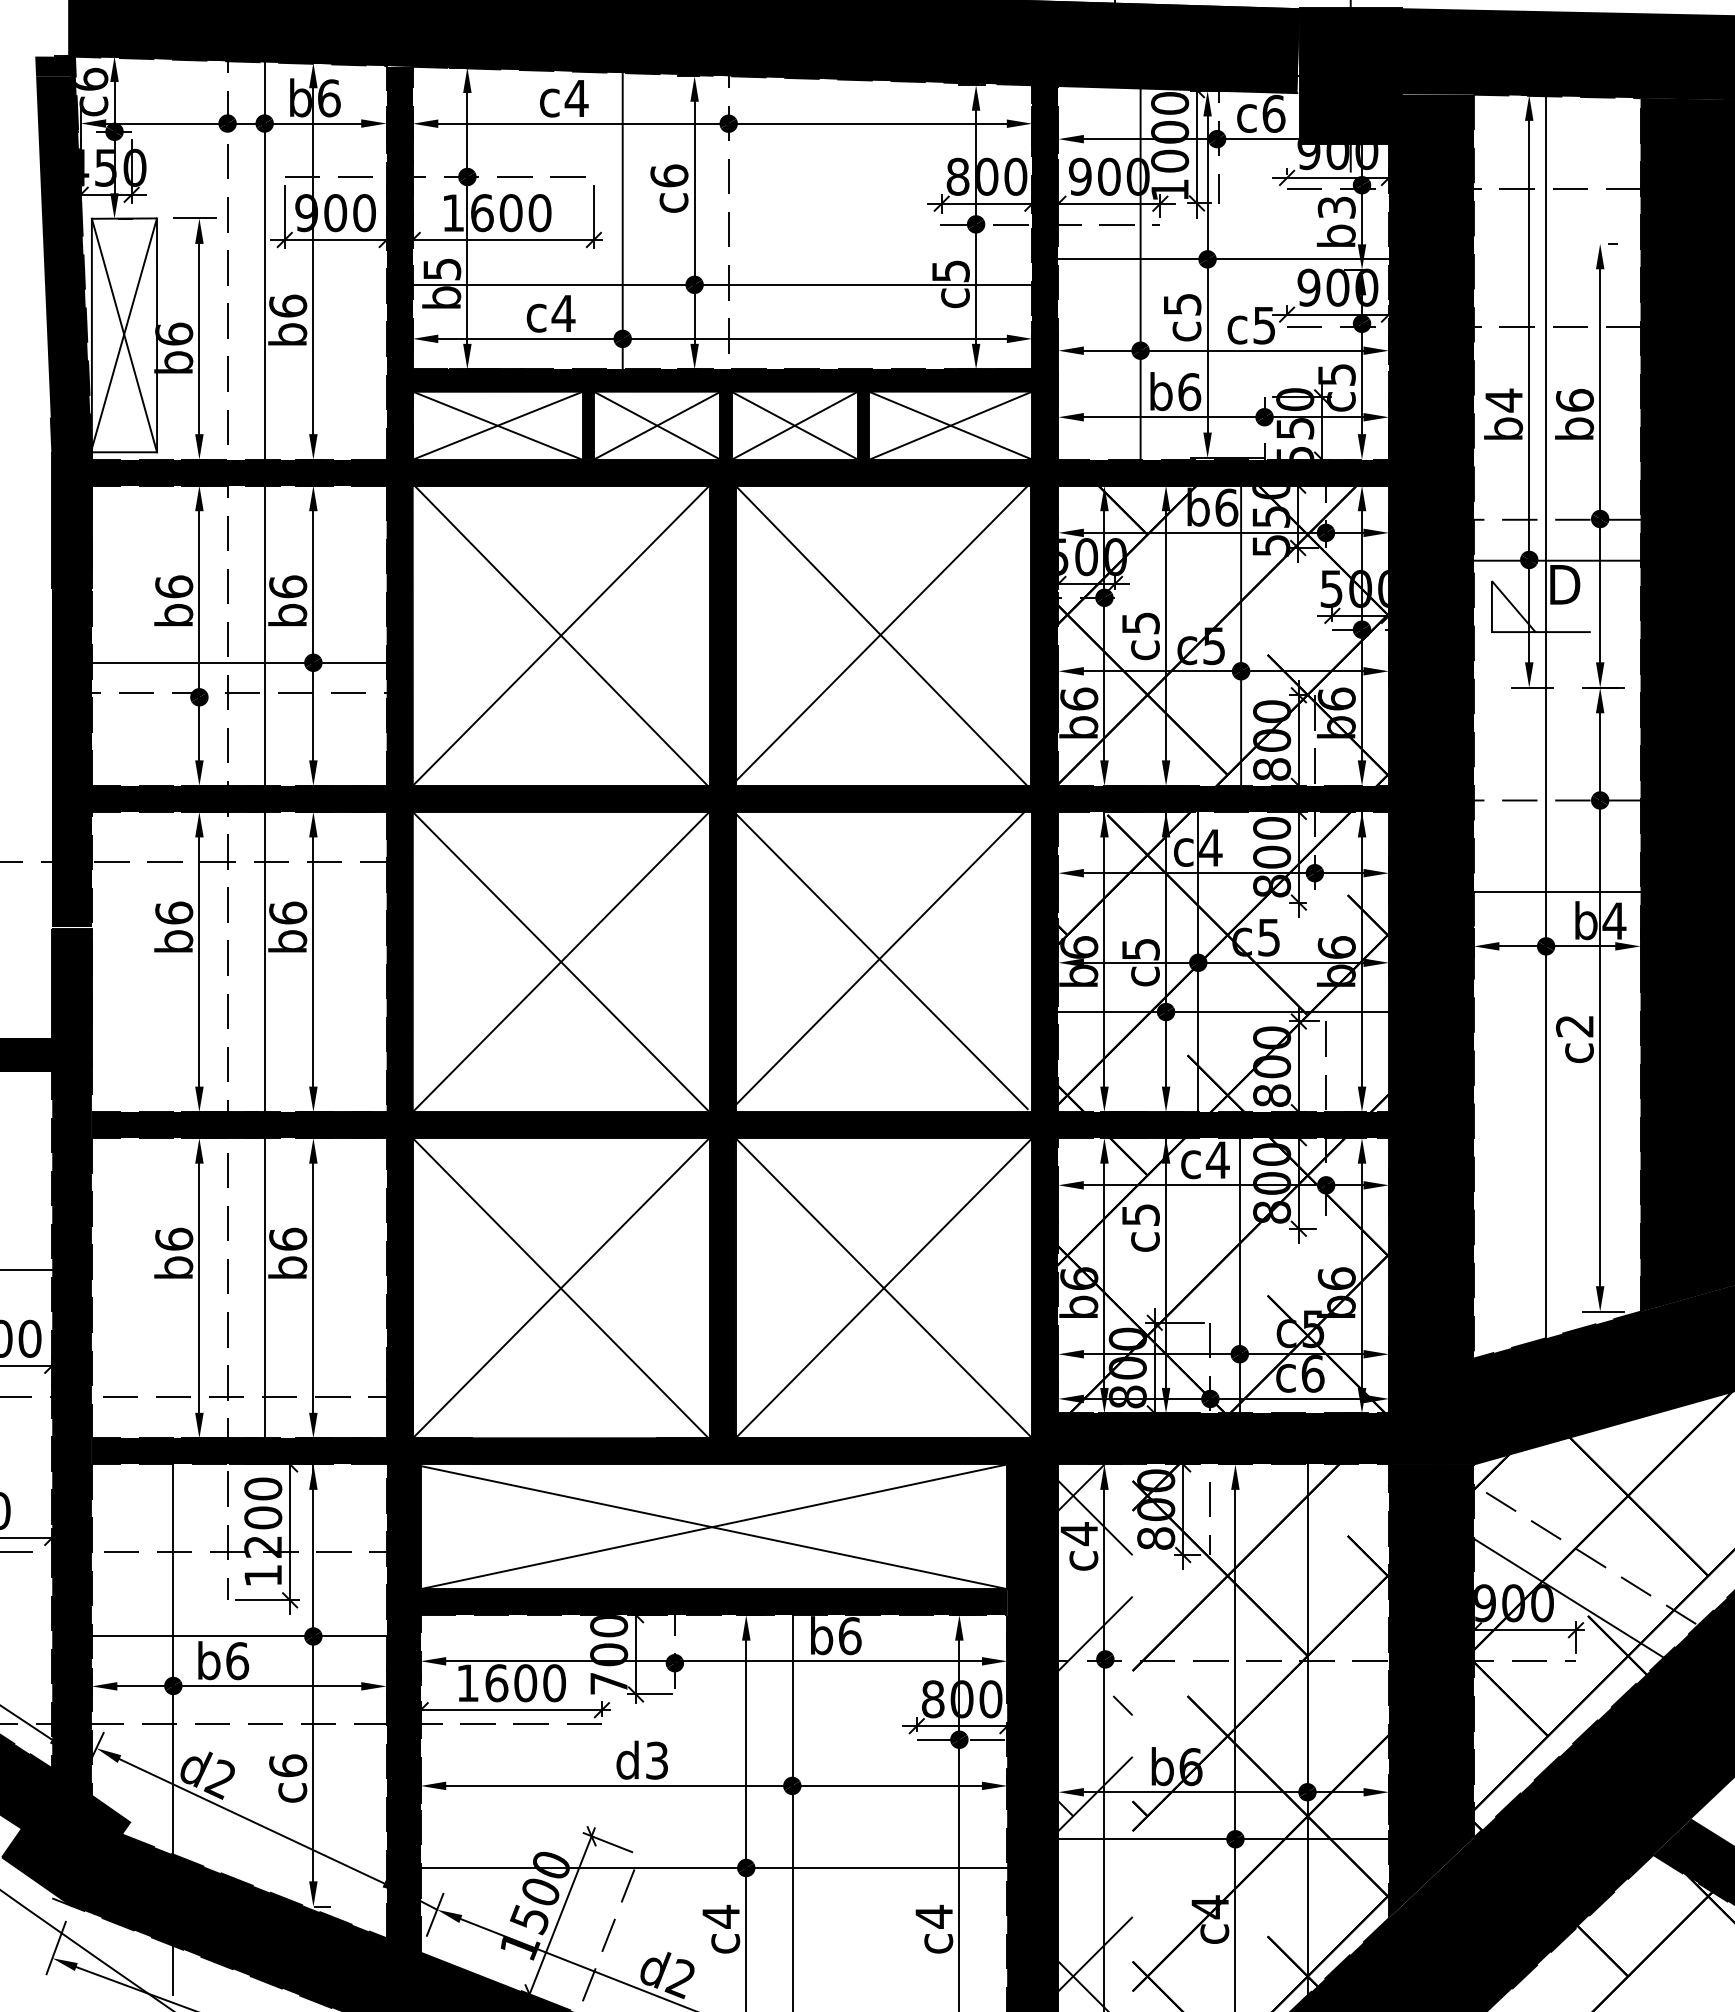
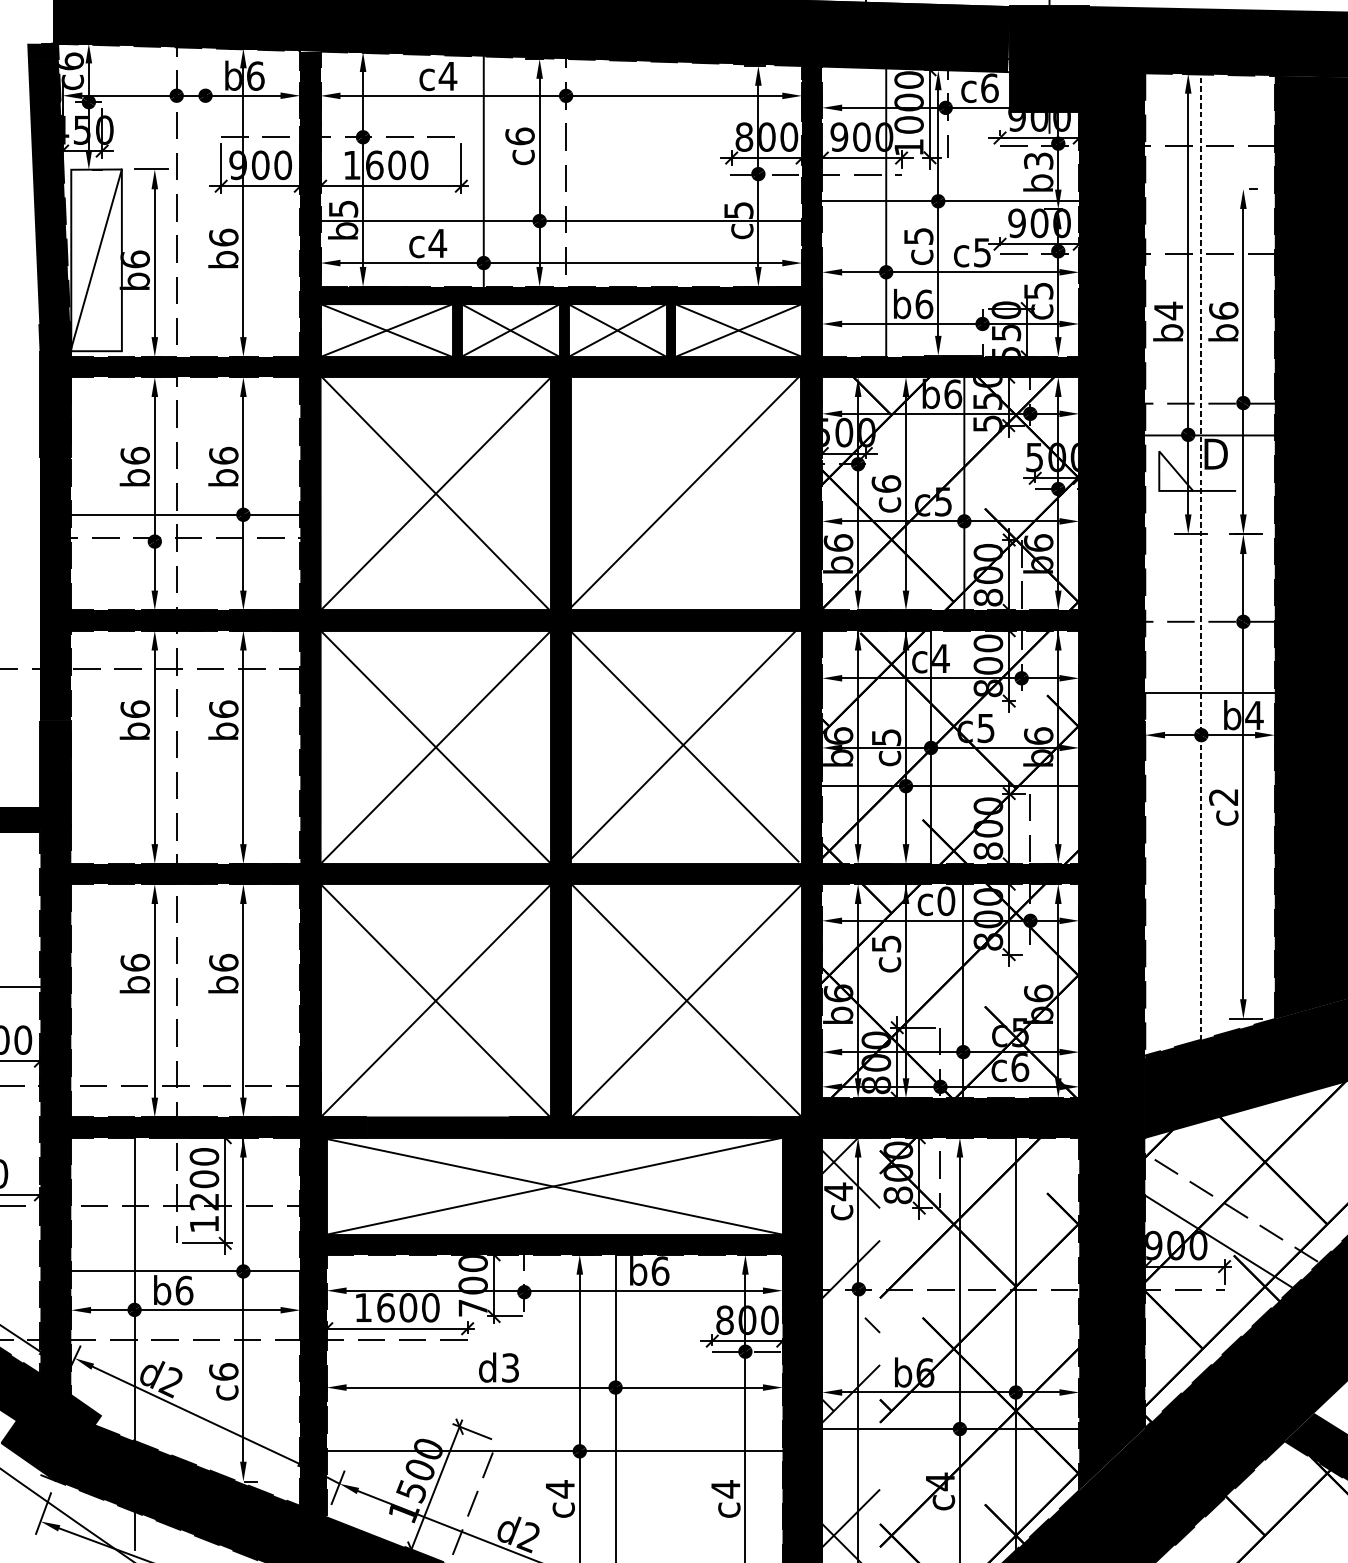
line: (124, 335) -> (96, 260), removed
text: (1140, 622) -> (886, 483), c5 -> c6
line: (881, 635) -> (684, 493), removed
line: (1546, 695) -> (1201, 540), solid -> dashed
line: (264, 731) -> (205, 568), removed
text: (1217, 1160) -> (945, 901), c4 -> c0

